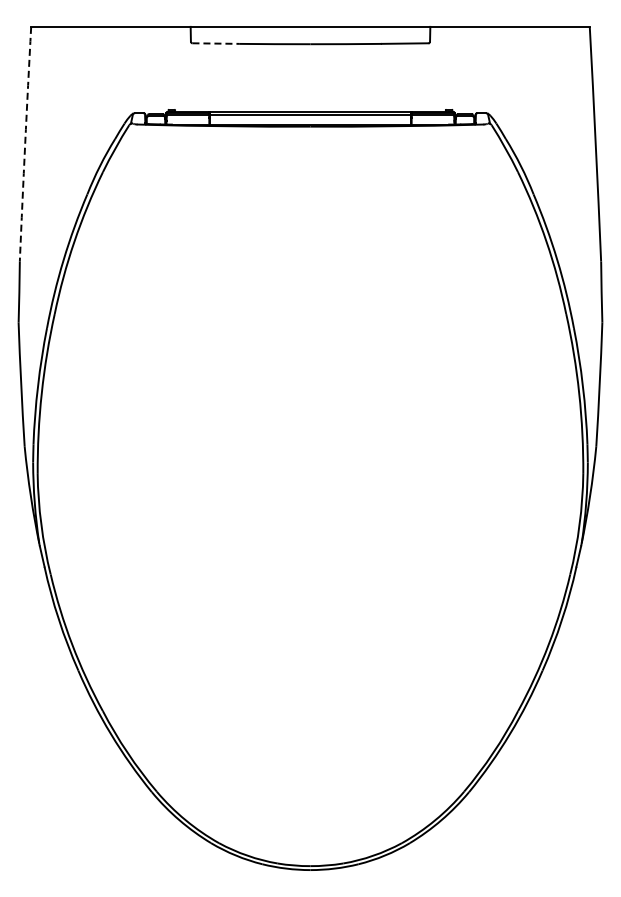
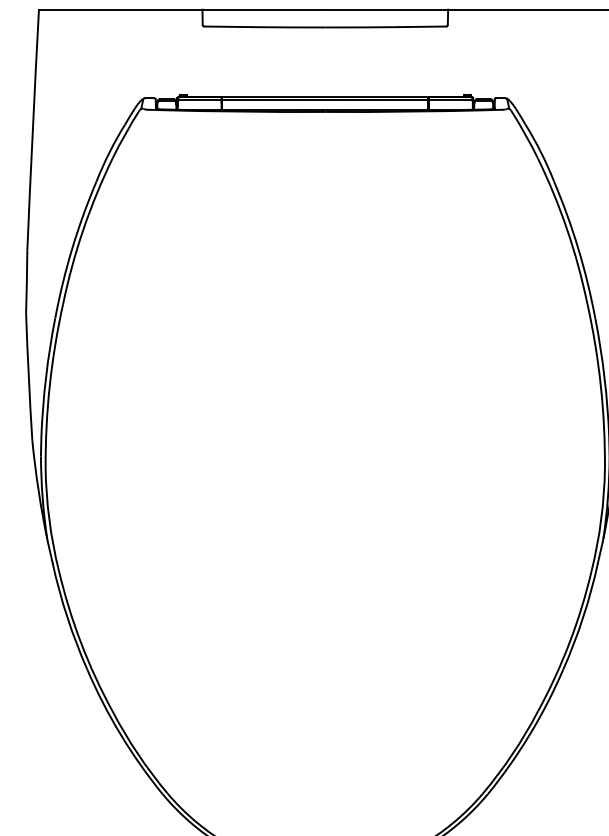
line: (216, 43) -> (228, 26), dashed -> solid
arc: (25, 144) -> (33, 130), dashed -> solid

